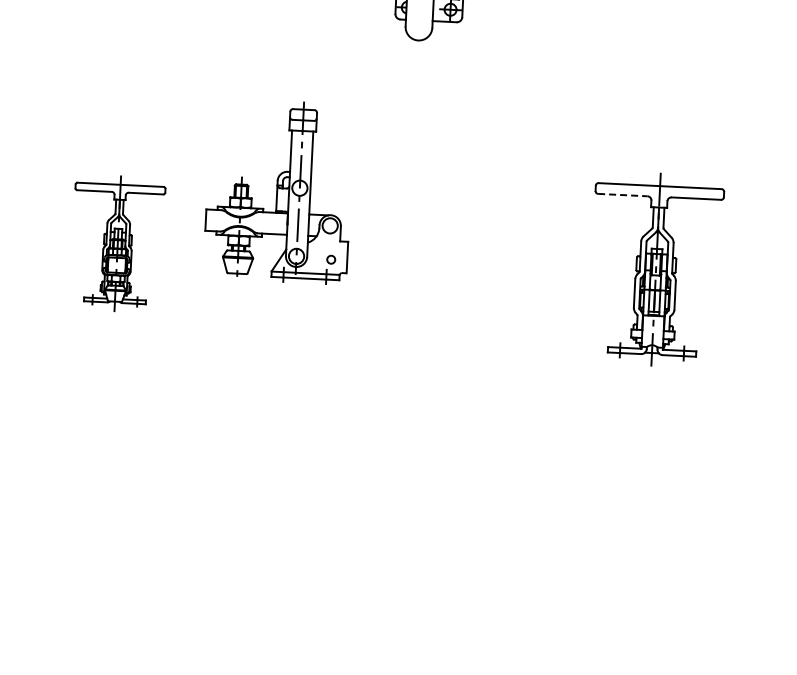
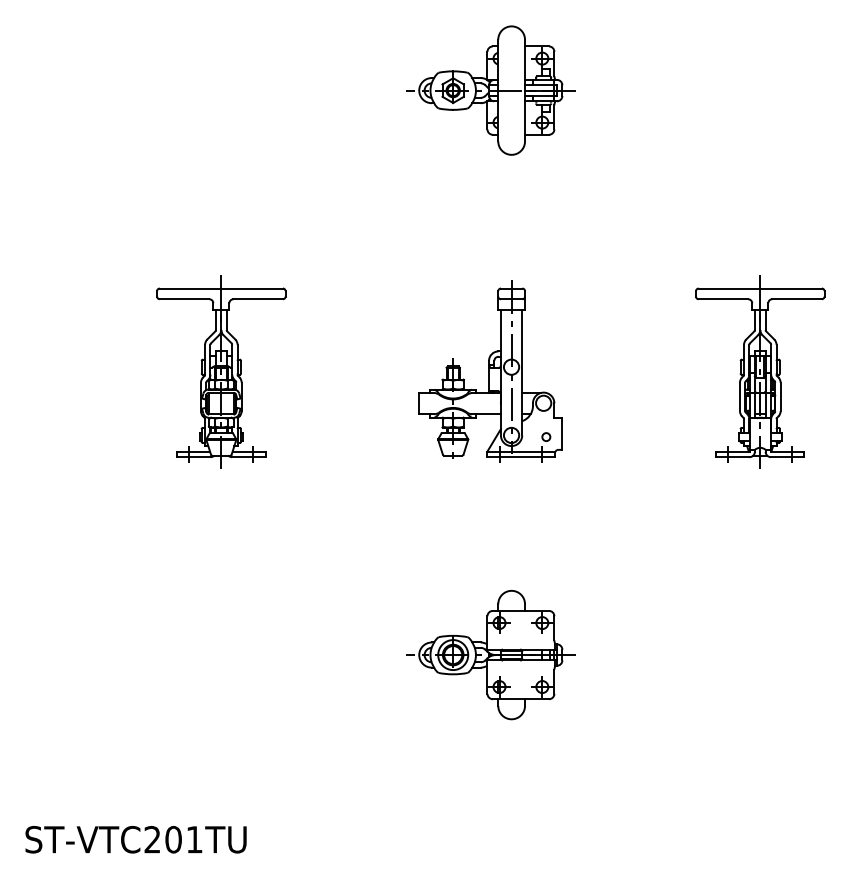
part: (278, 191) -> (490, 371), moved
line: (622, 195) -> (723, 299), dashed -> solid
part: (117, 242) -> (221, 371), size x1.43
part: (372, 539) -> (490, 655), added

